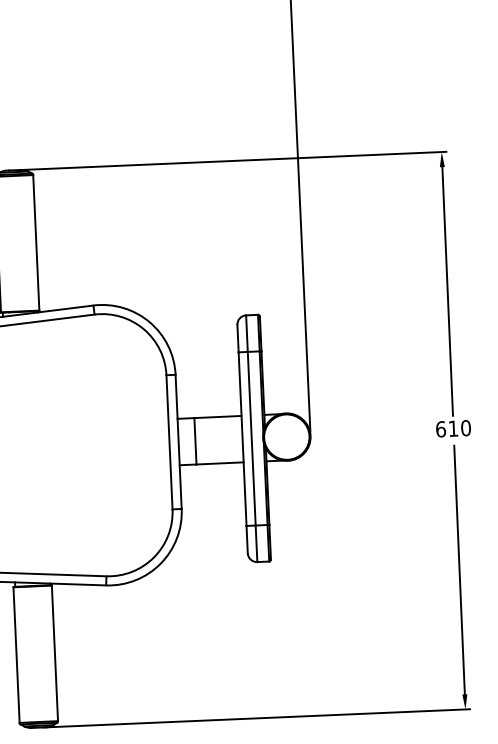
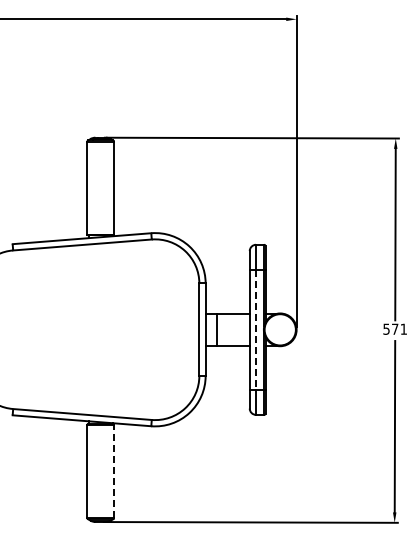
text: (453, 427) -> (395, 328), 610 -> 571
line: (252, 438) -> (256, 329), solid -> dashed
line: (54, 653) -> (113, 471), solid -> dashed

